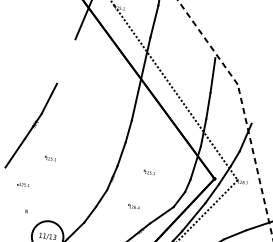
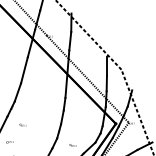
line: (66, 61) -> (24, 70), added
part: (148, 170) -> (78, 124), removed

